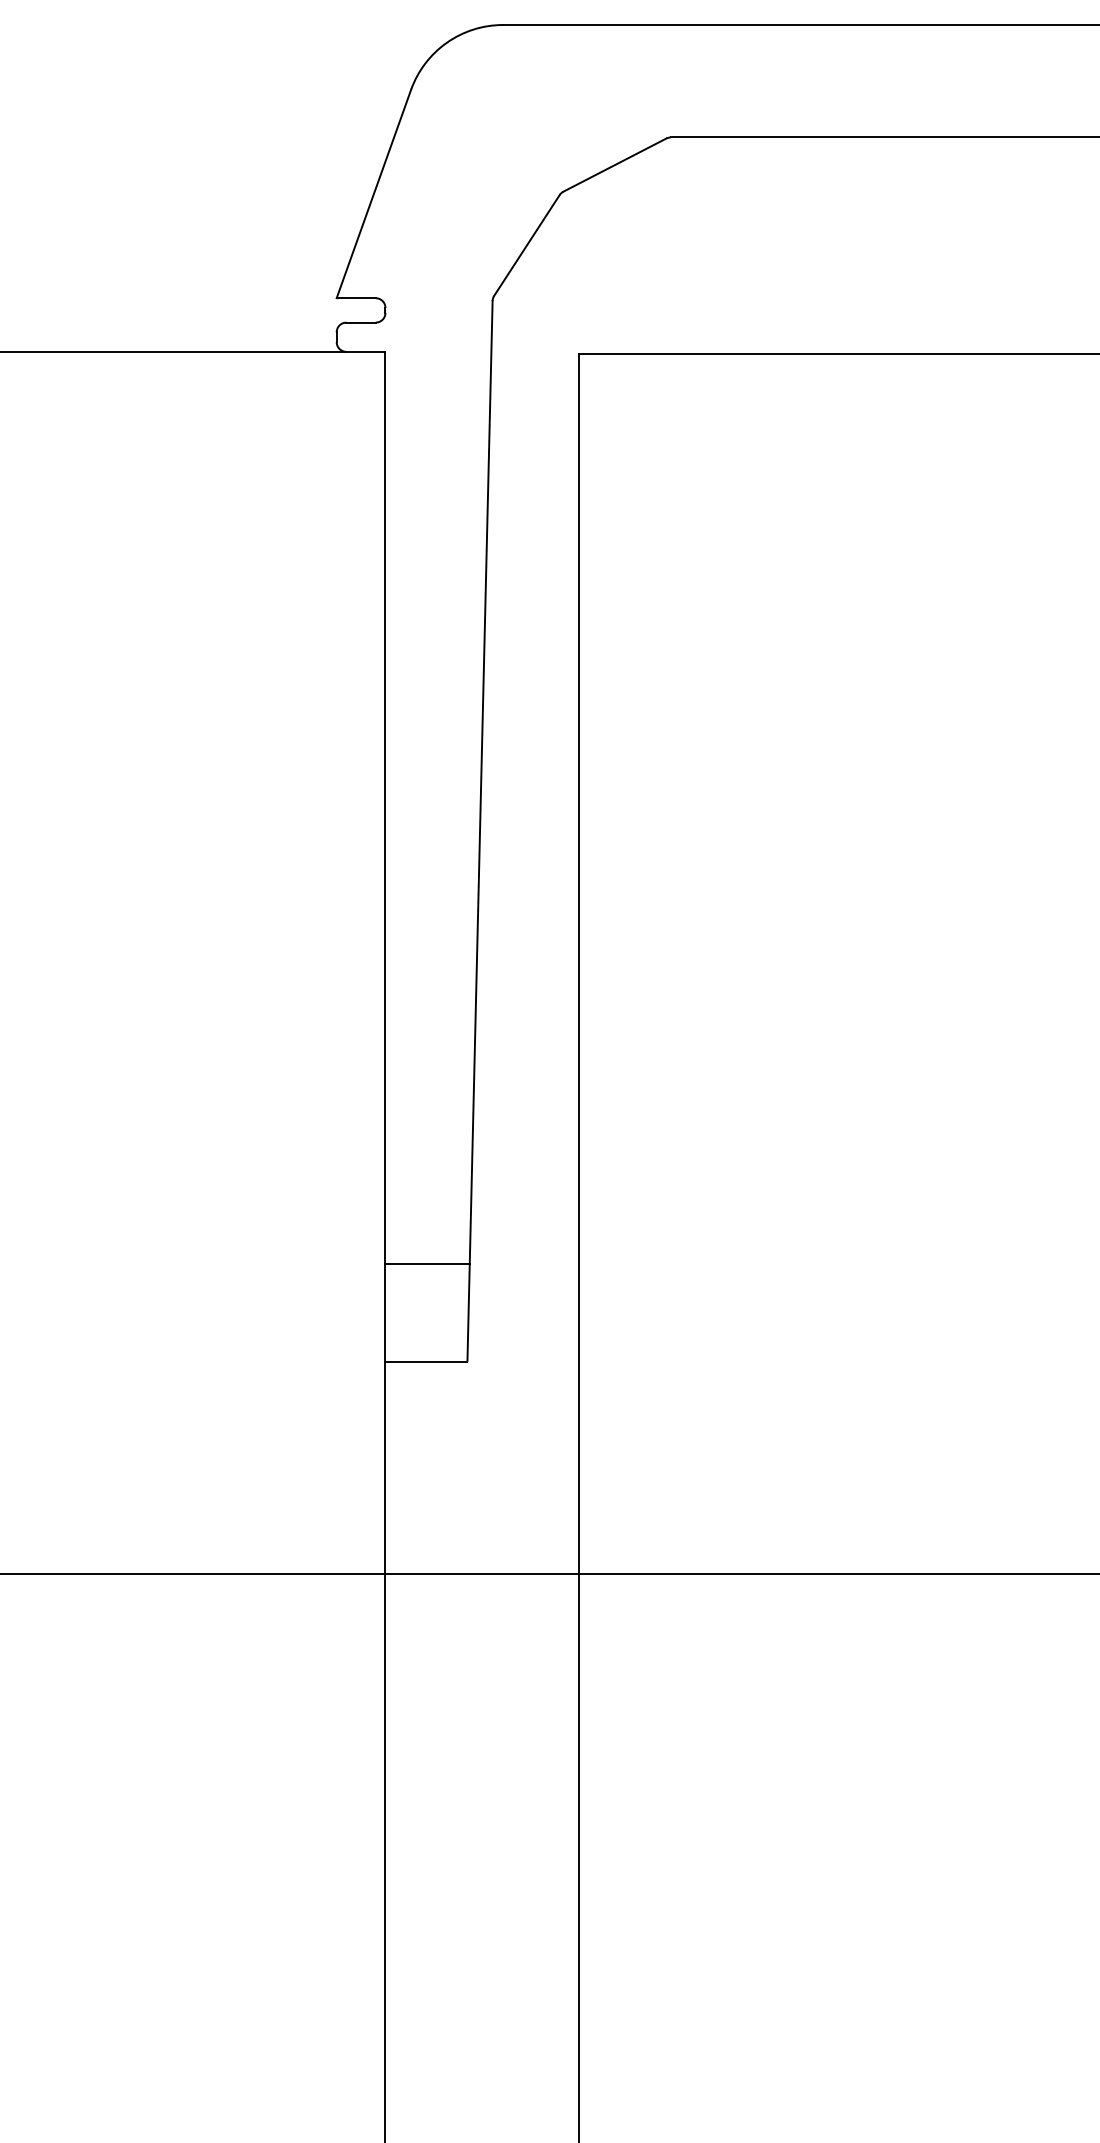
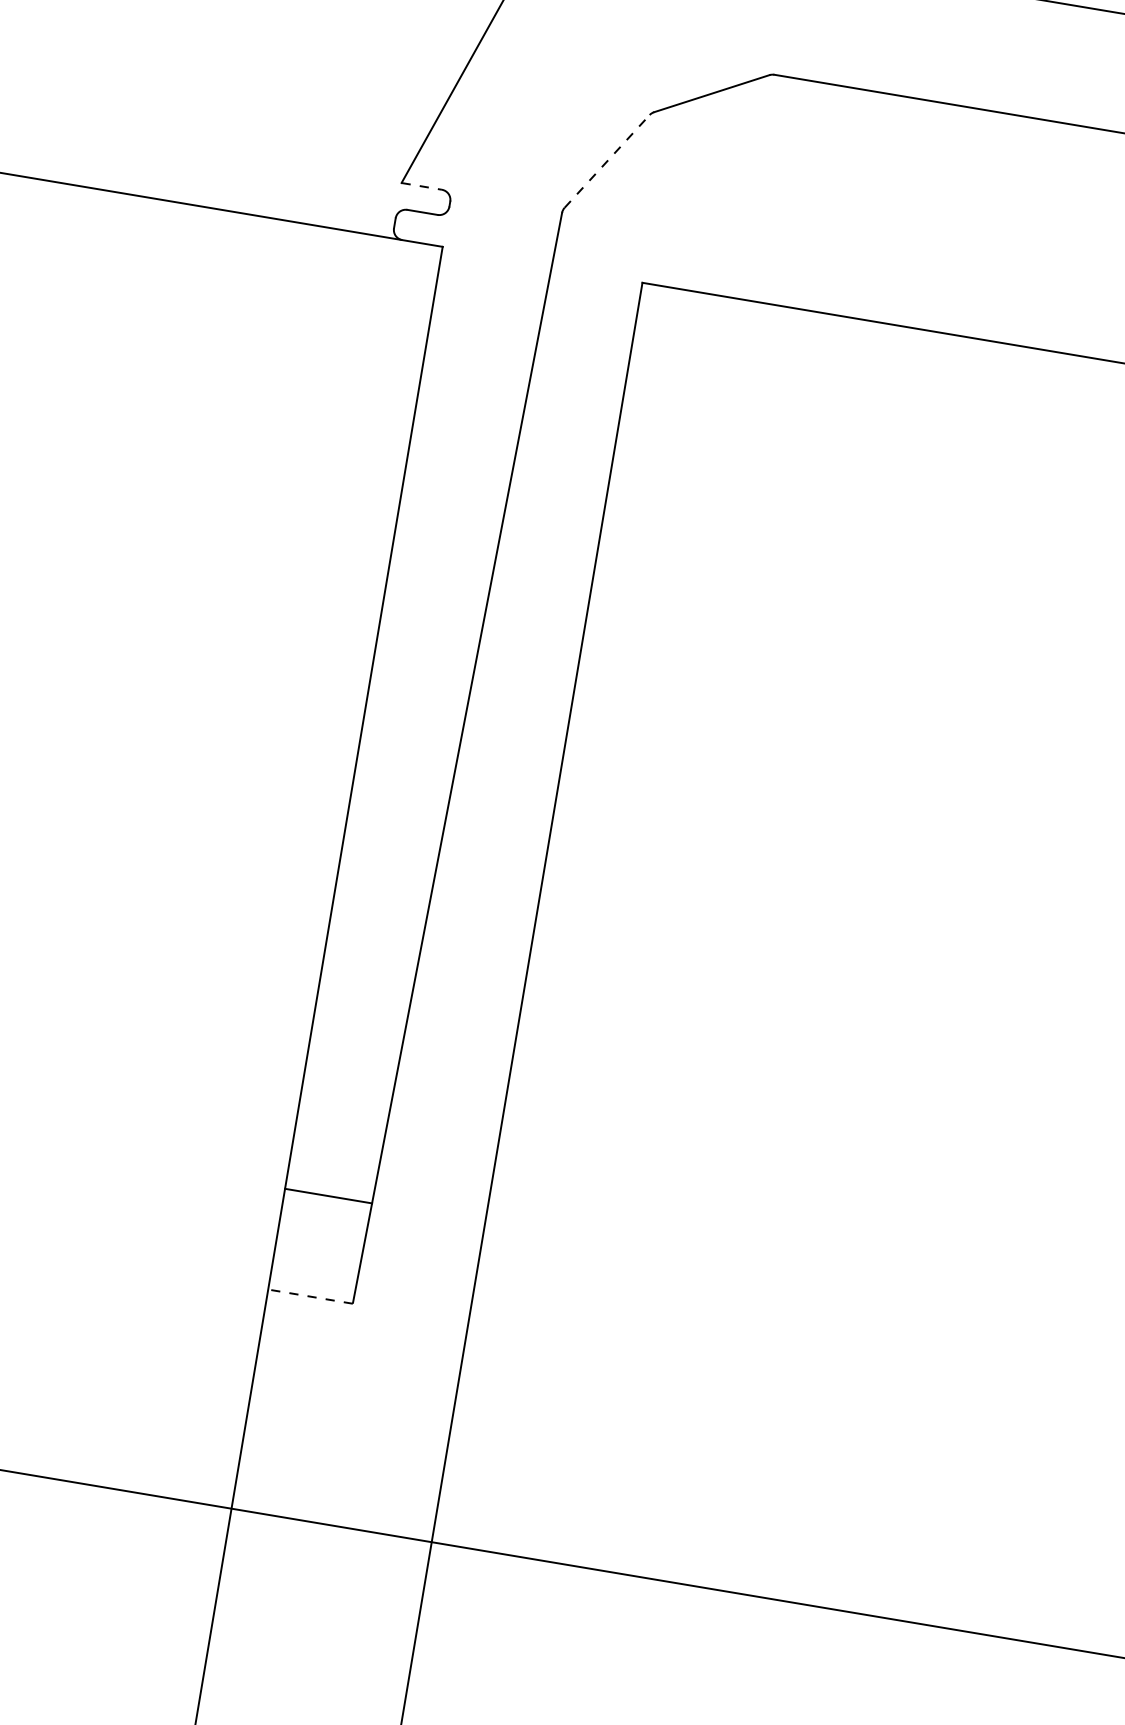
line: (527, 245) -> (607, 161), solid -> dashed
line: (356, 298) -> (422, 186), solid -> dashed
line: (426, 1361) -> (310, 1296), solid -> dashed

